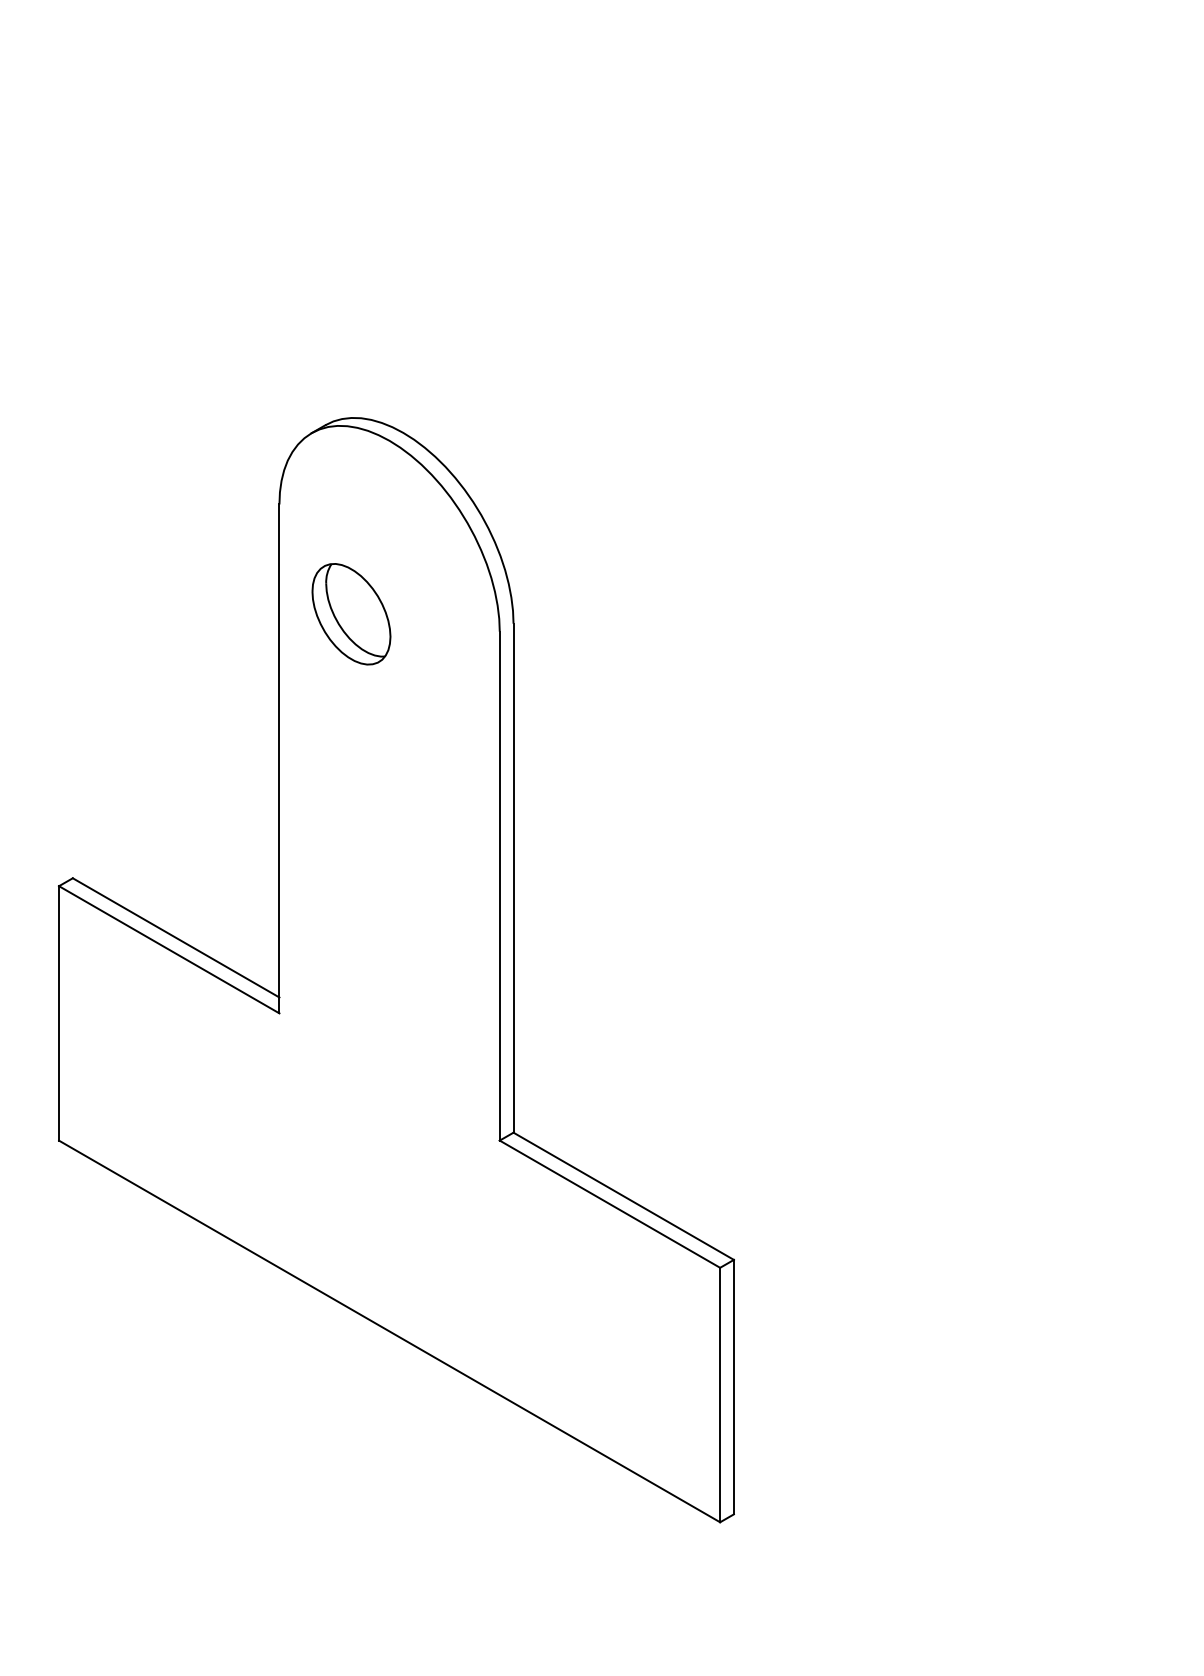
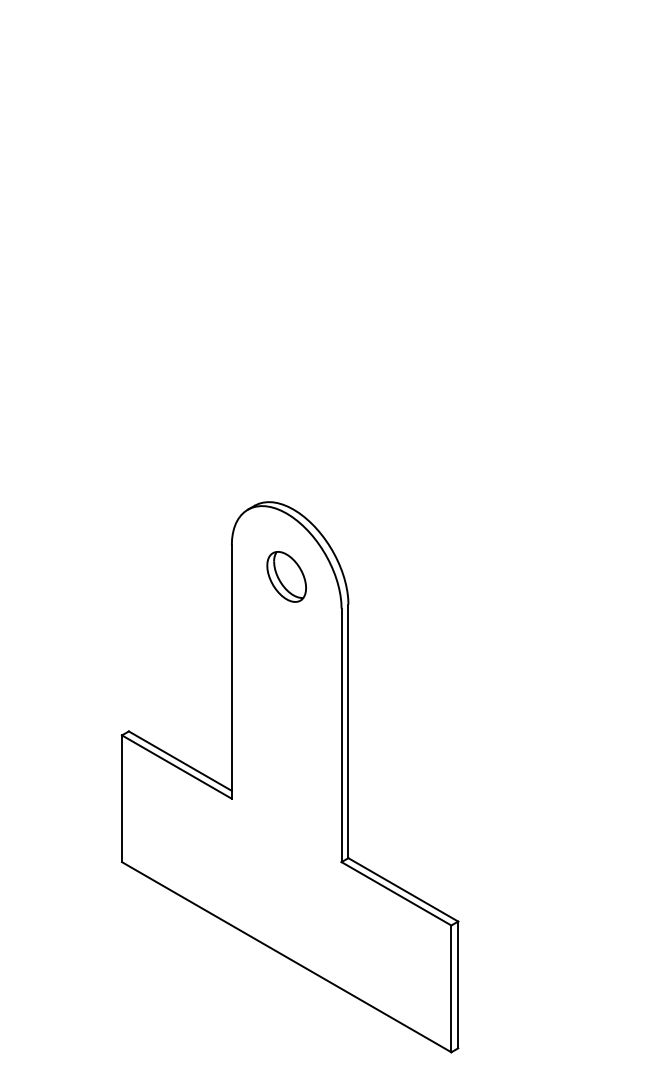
part: (351, 613) -> (286, 576), moved

